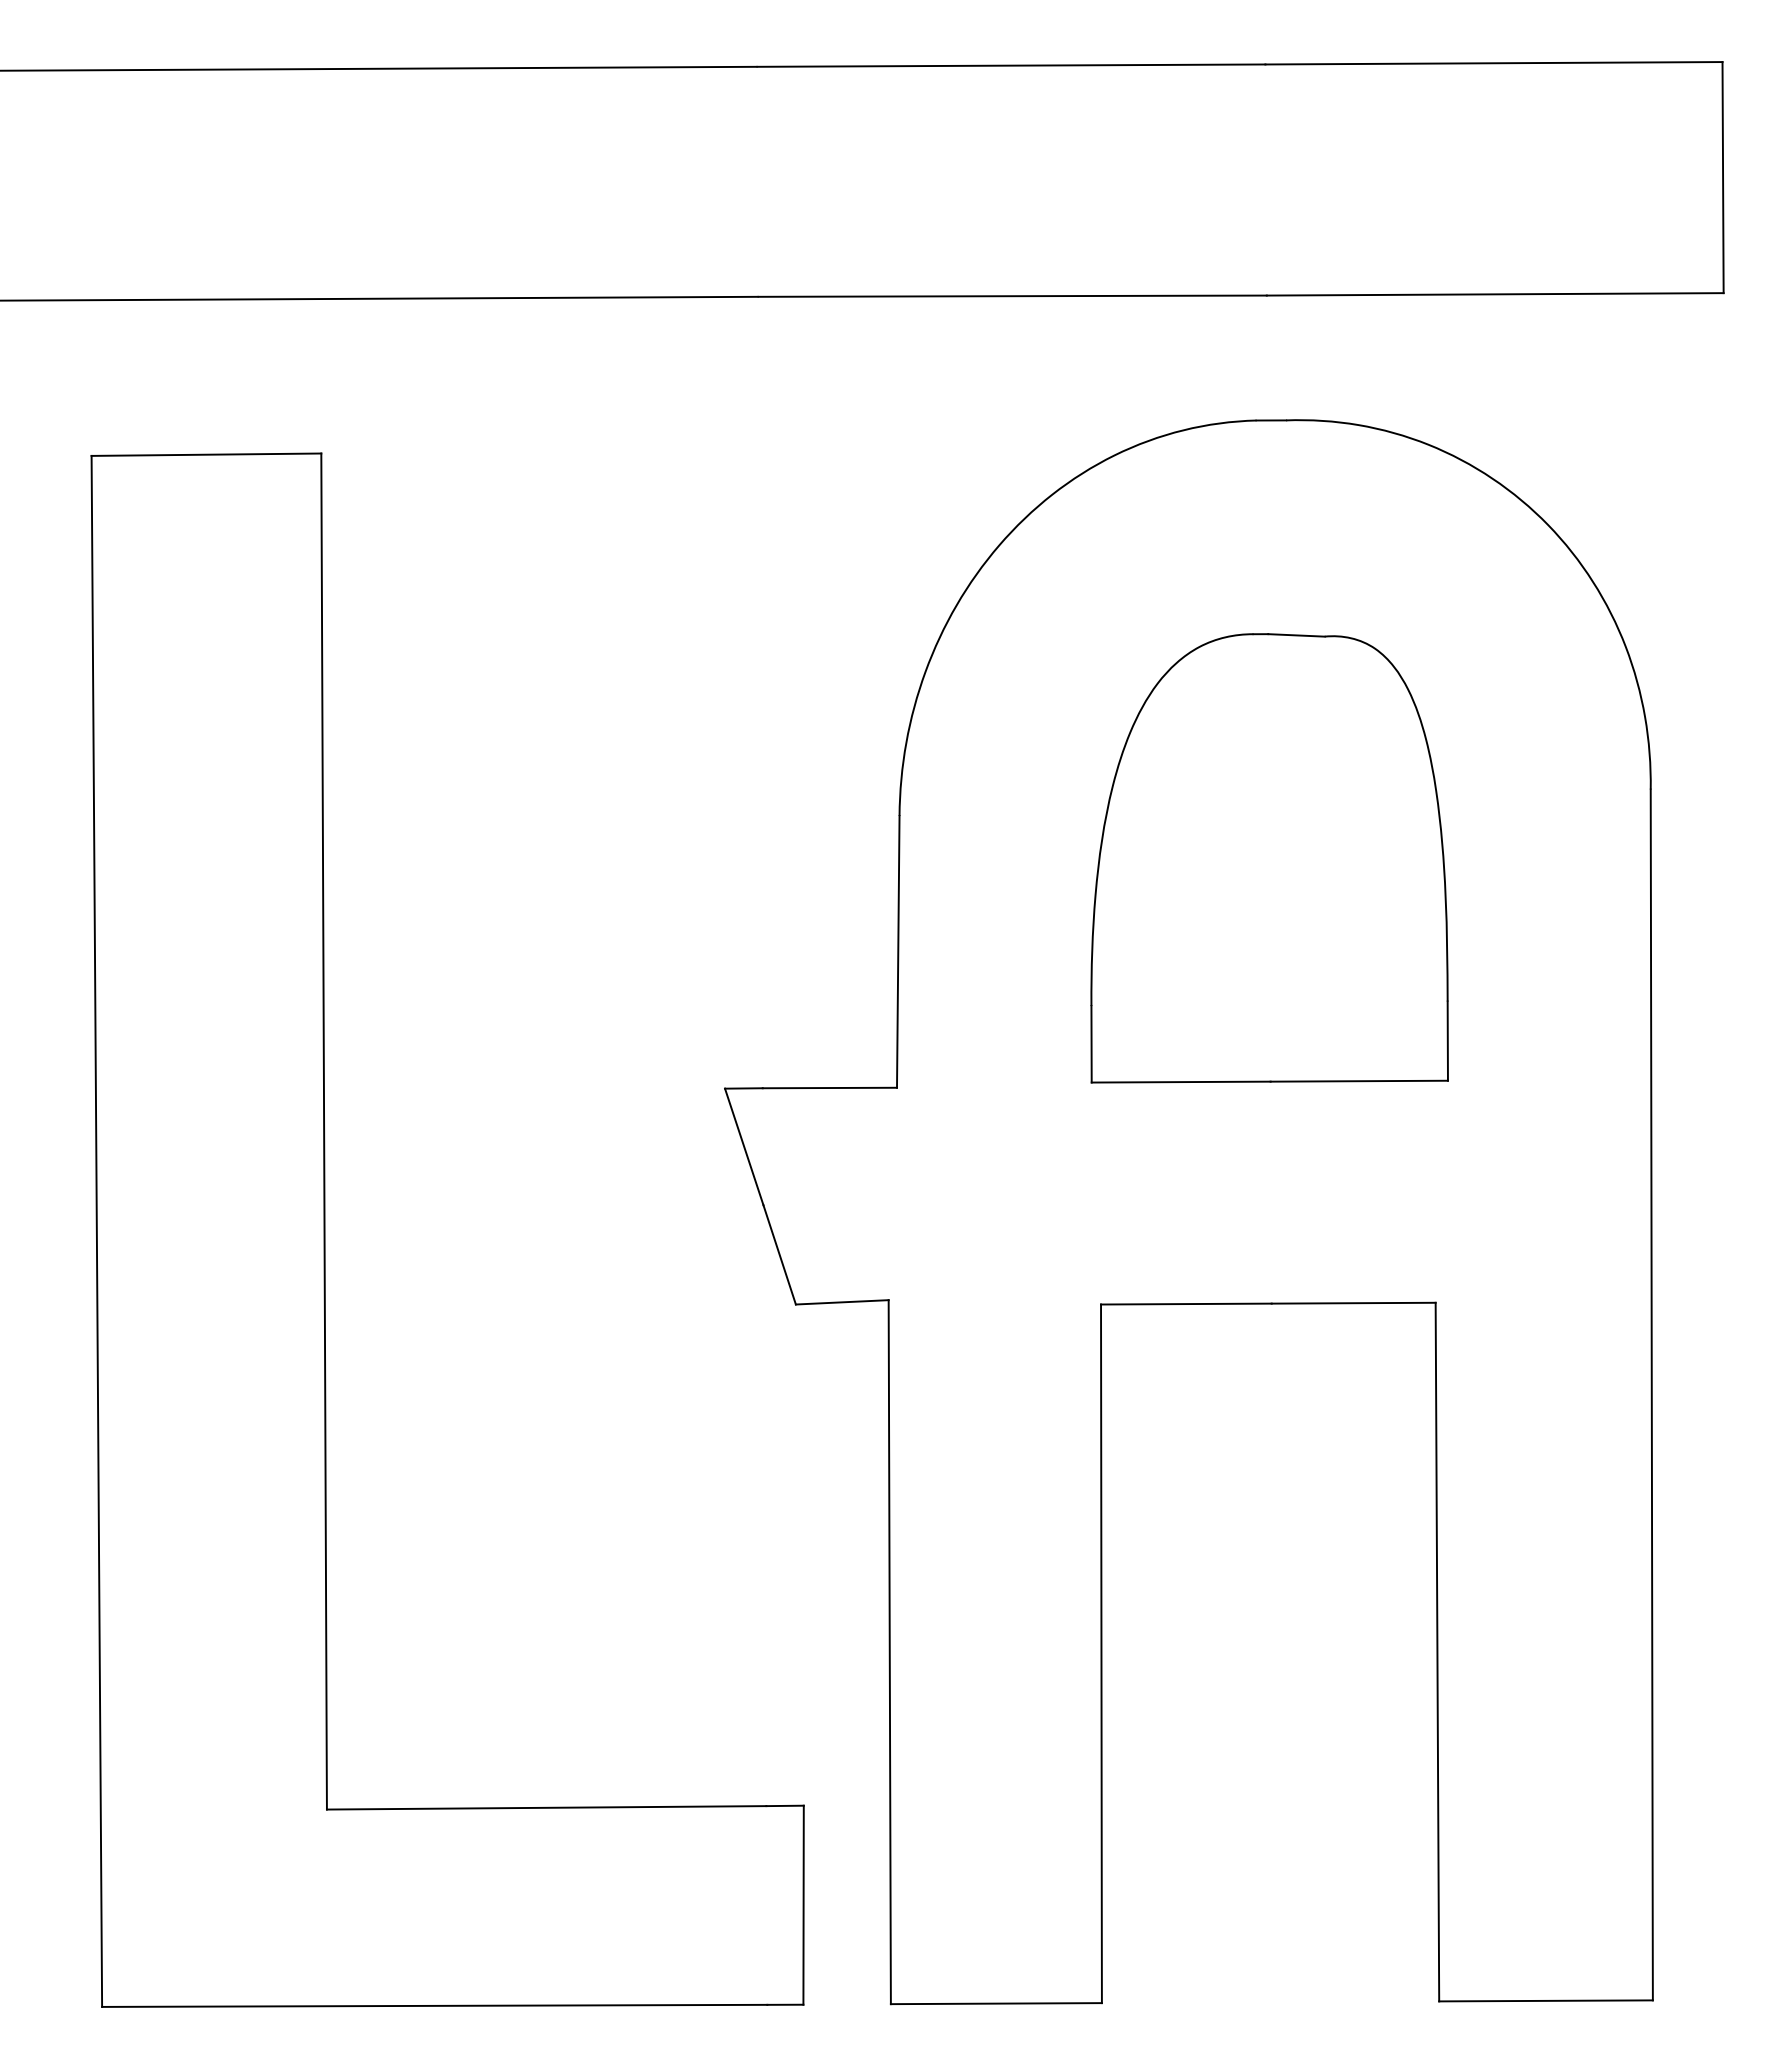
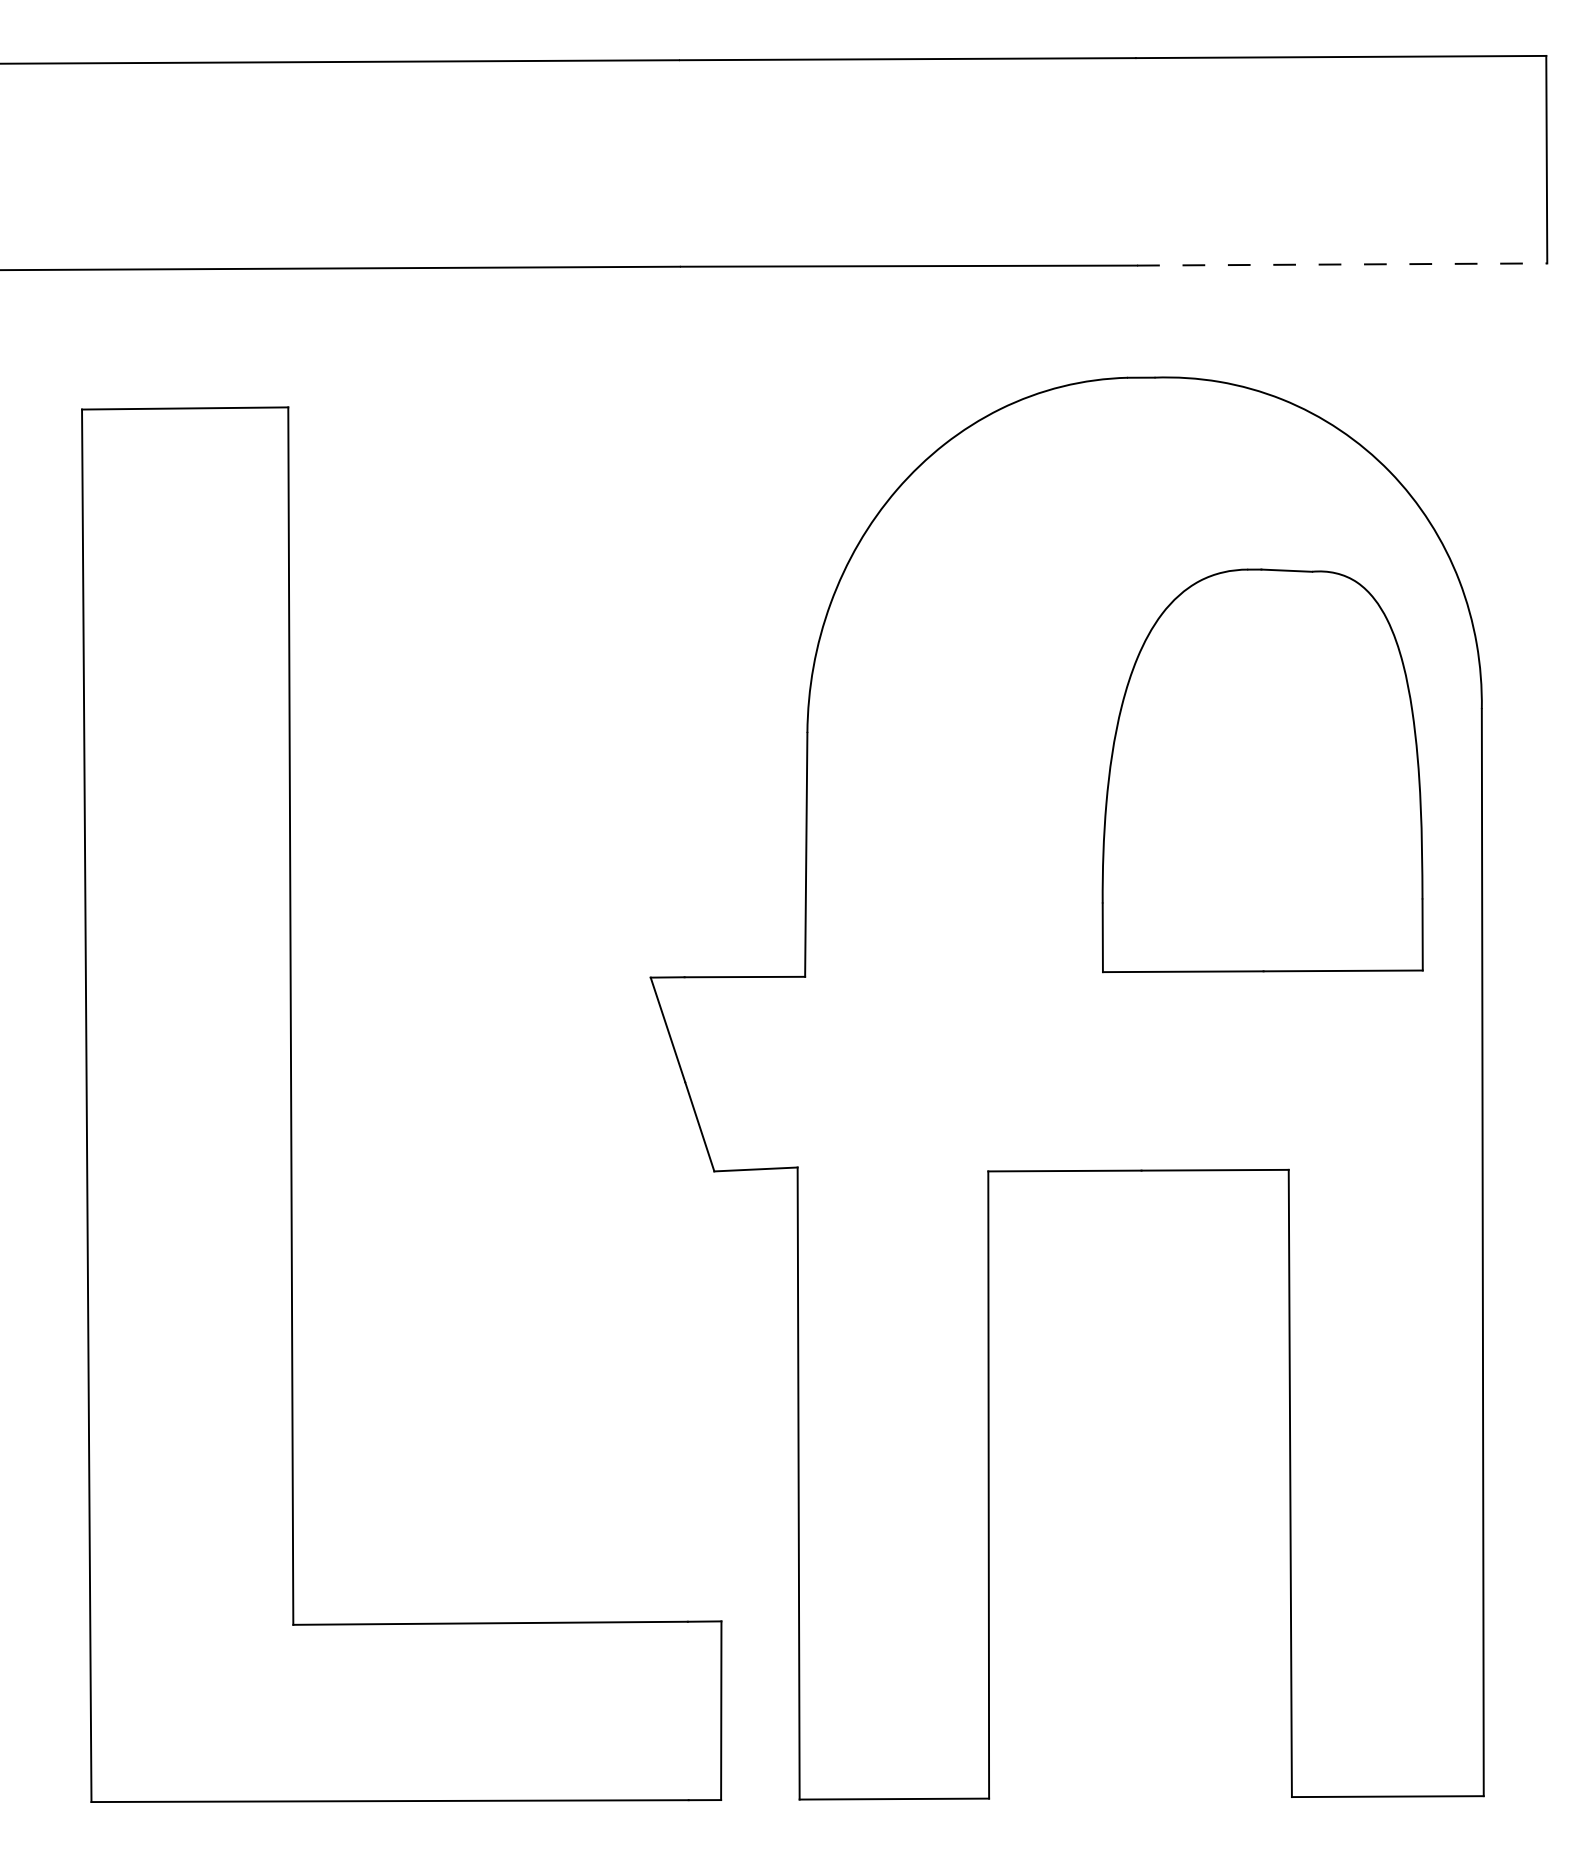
line: (1495, 294) -> (1342, 264), solid -> dashed
part: (1269, 858) -> (1262, 770), moved

